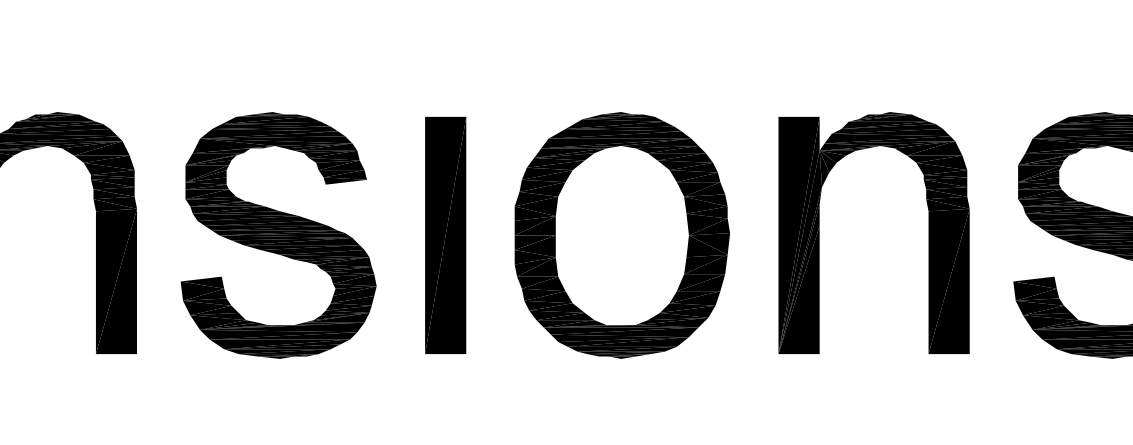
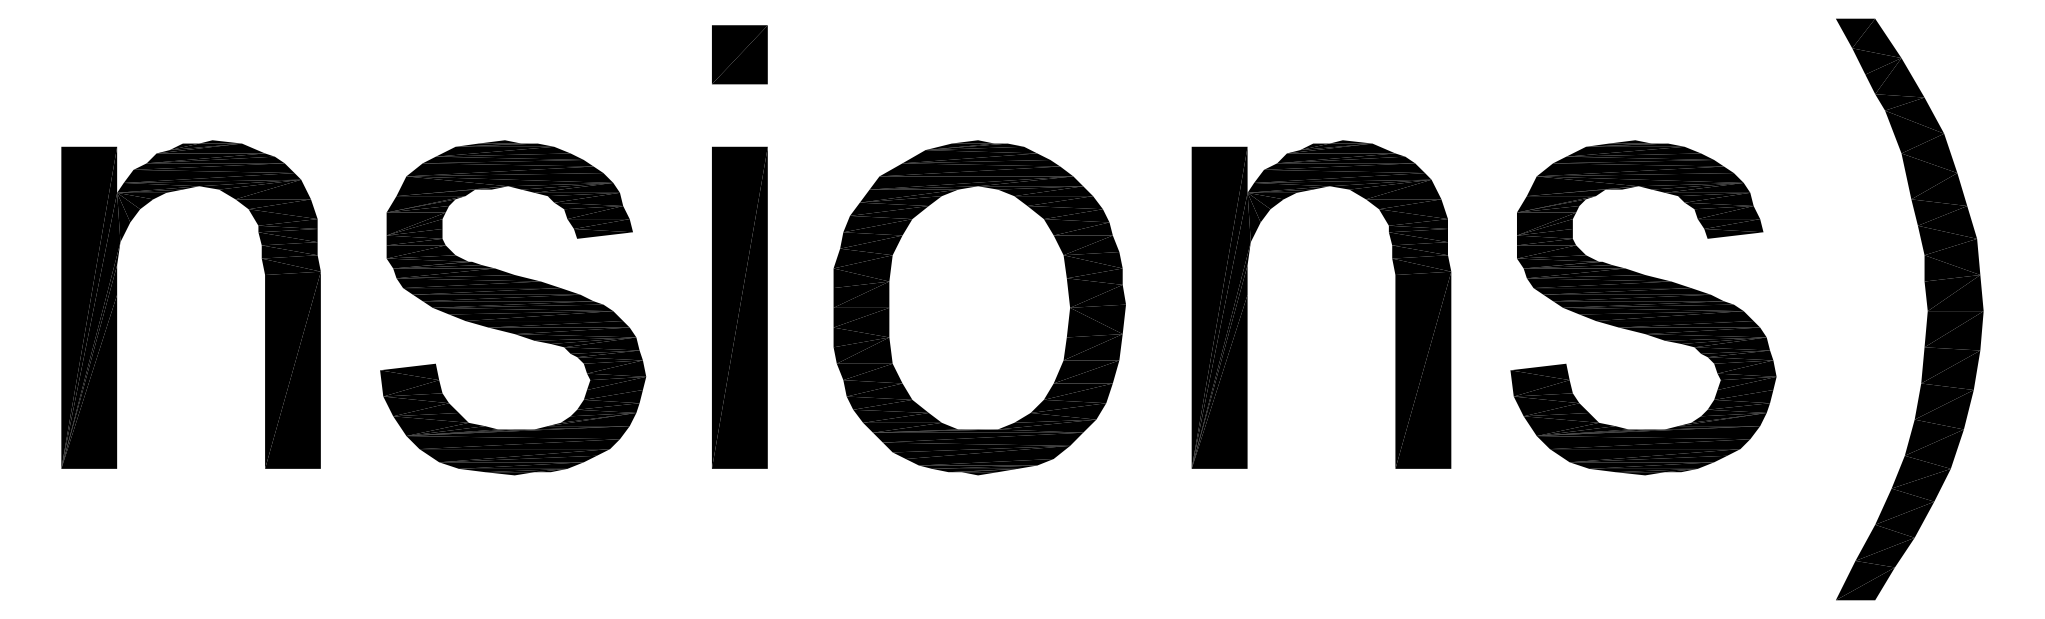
part: (445, 48) -> (739, 54), added

